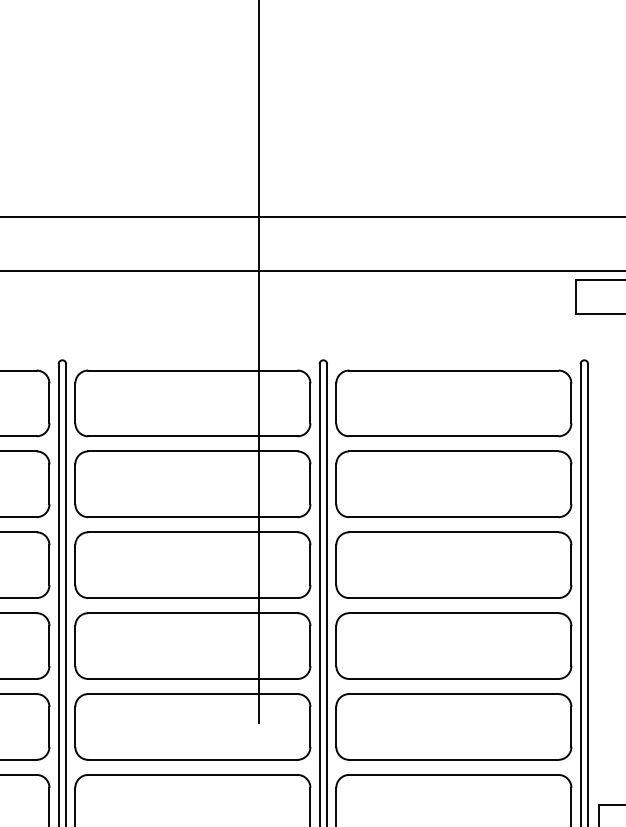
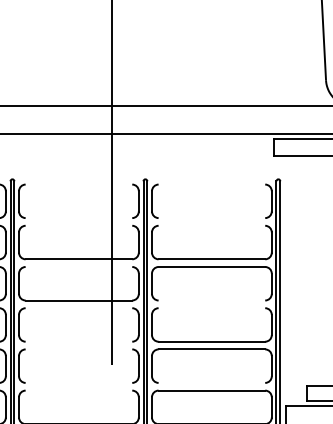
line: (192, 370) -> (78, 184), removed
line: (453, 370) -> (211, 184), removed
line: (192, 437) -> (78, 218), removed
line: (453, 437) -> (211, 218), removed
line: (192, 450) -> (78, 225), removed
line: (453, 450) -> (211, 225), removed
line: (192, 533) -> (78, 267), removed
line: (453, 598) -> (211, 300), removed
line: (192, 613) -> (78, 308), removed
line: (453, 613) -> (211, 308), removed
line: (192, 678) -> (78, 341), removed
line: (192, 694) -> (78, 349), removed
line: (192, 758) -> (78, 382), removed
line: (453, 758) -> (211, 382), removed
line: (192, 774) -> (78, 390), removed

